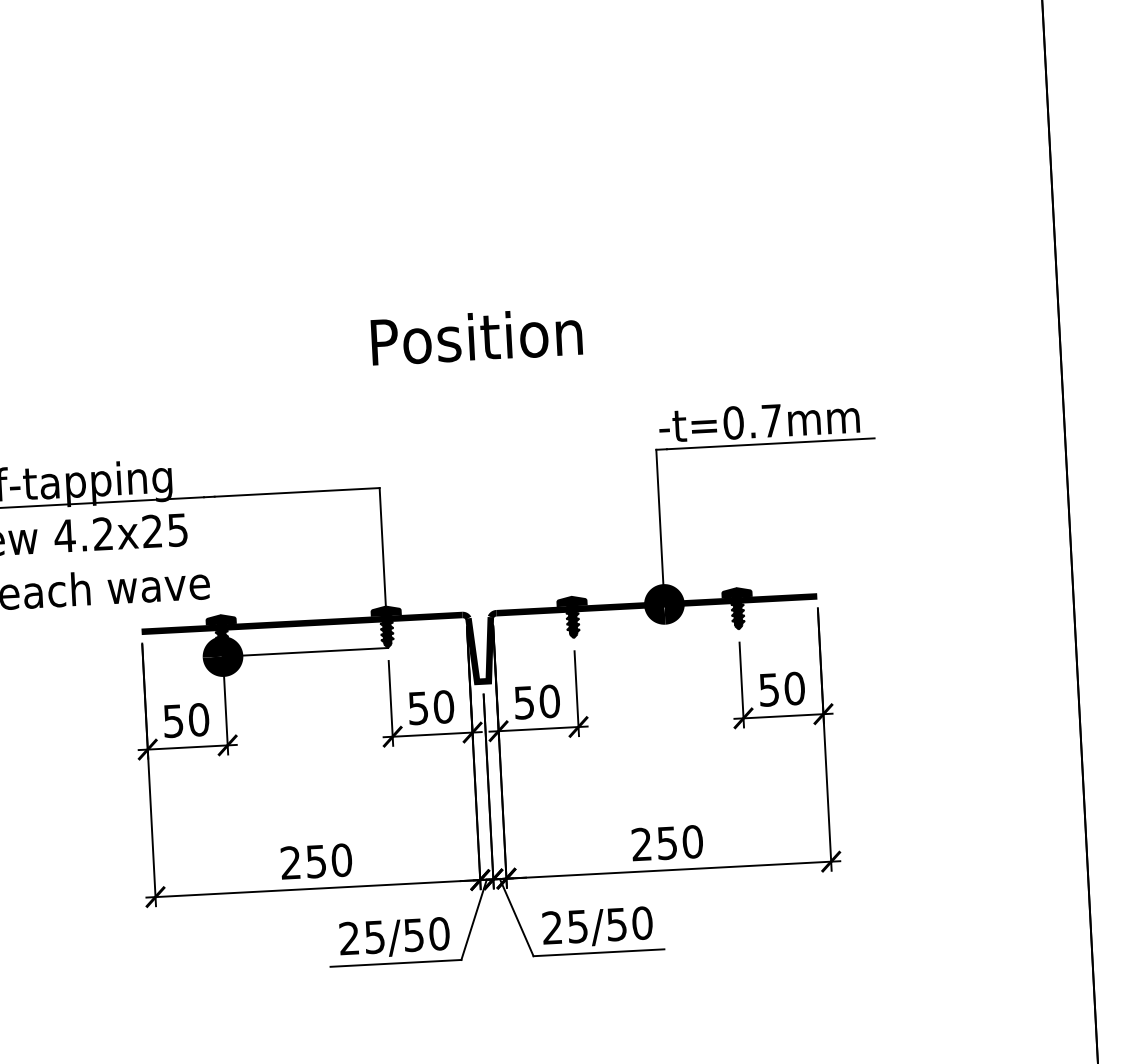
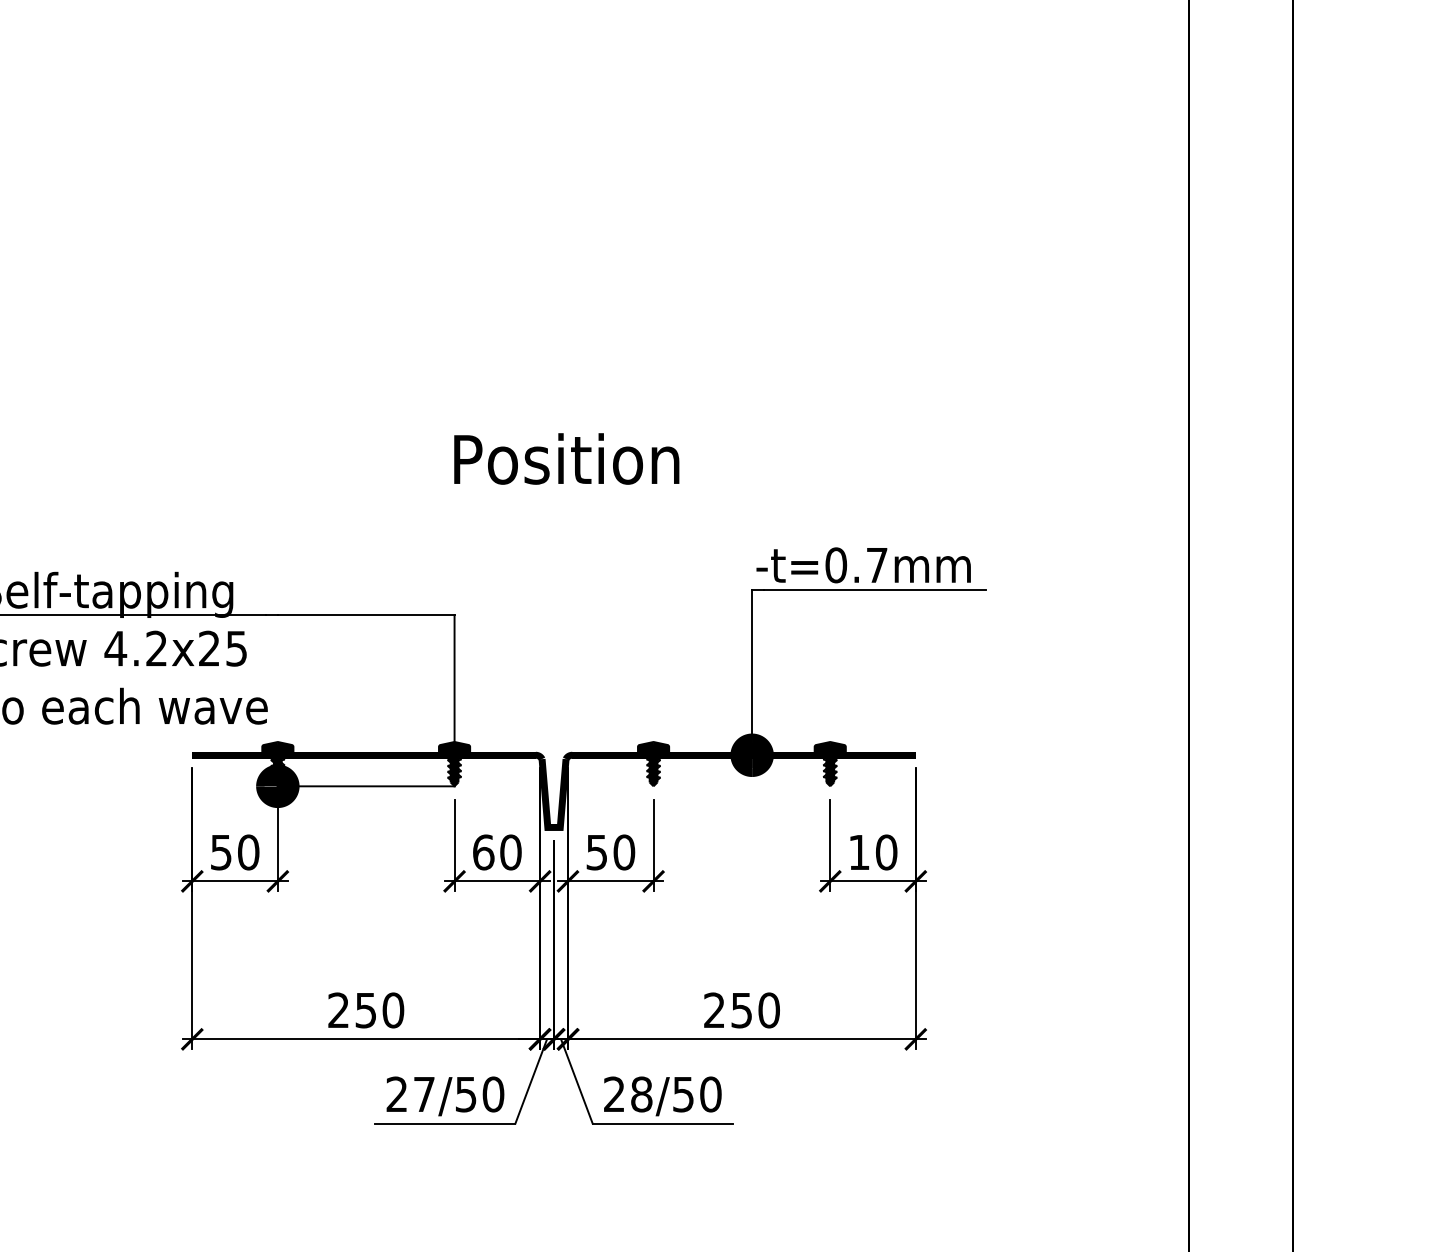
text: (769, 689) -> (859, 852), 50 -> 10
text: (418, 708) -> (483, 852), 50 -> 60
text: (577, 926) -> (641, 1094), 25/50 -> 28/50
text: (375, 937) -> (424, 1094), 25/50 -> 27/50

